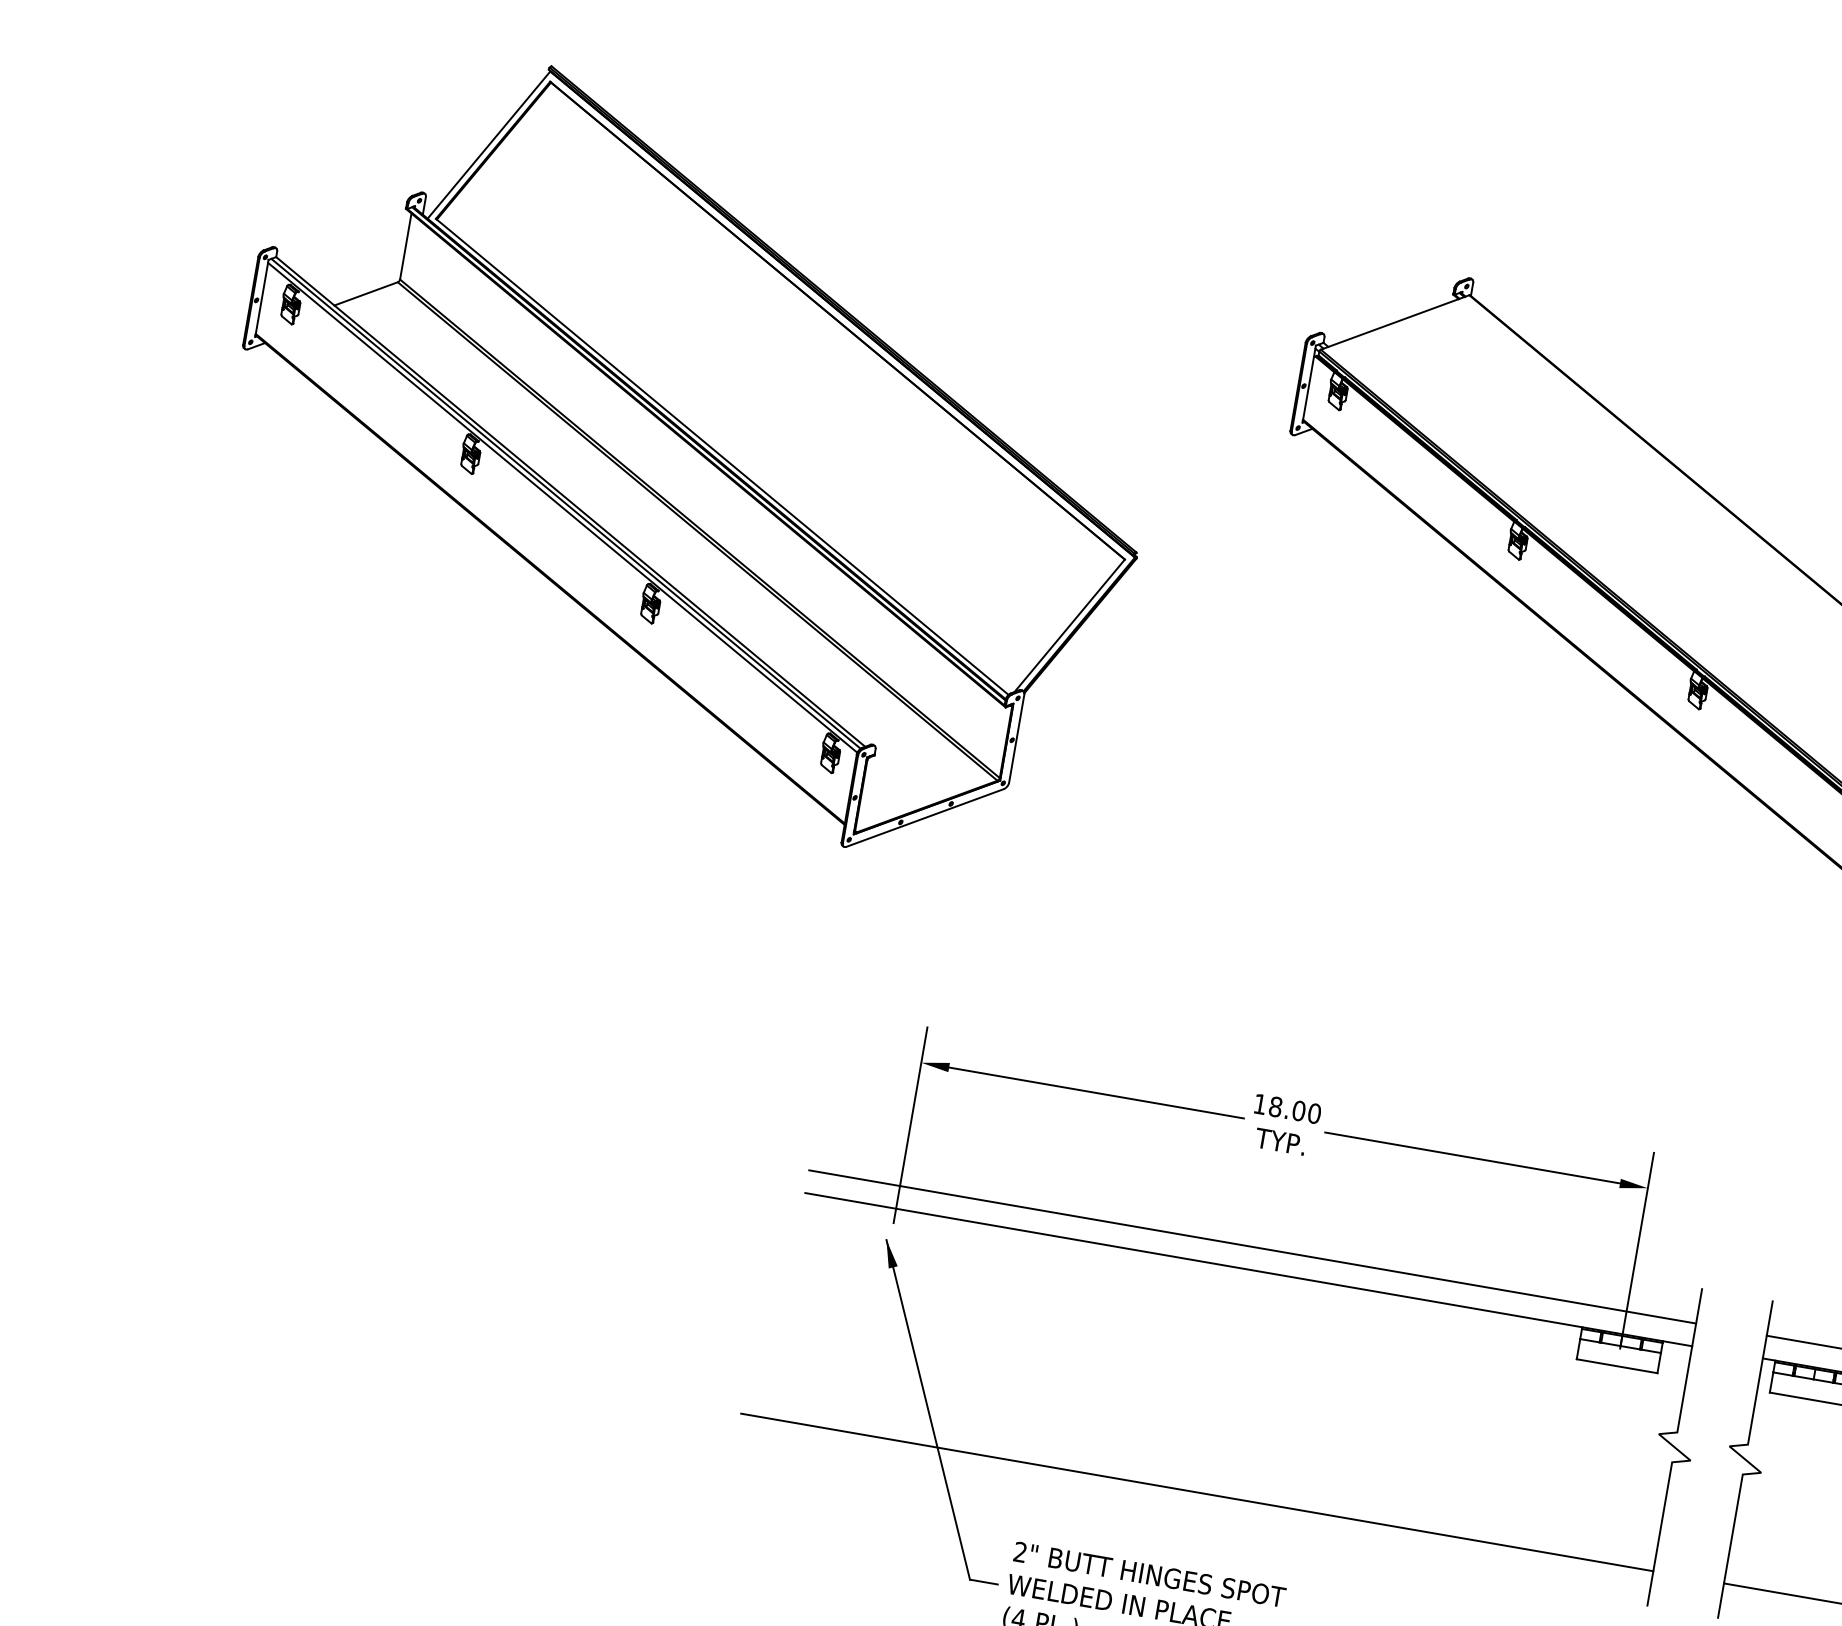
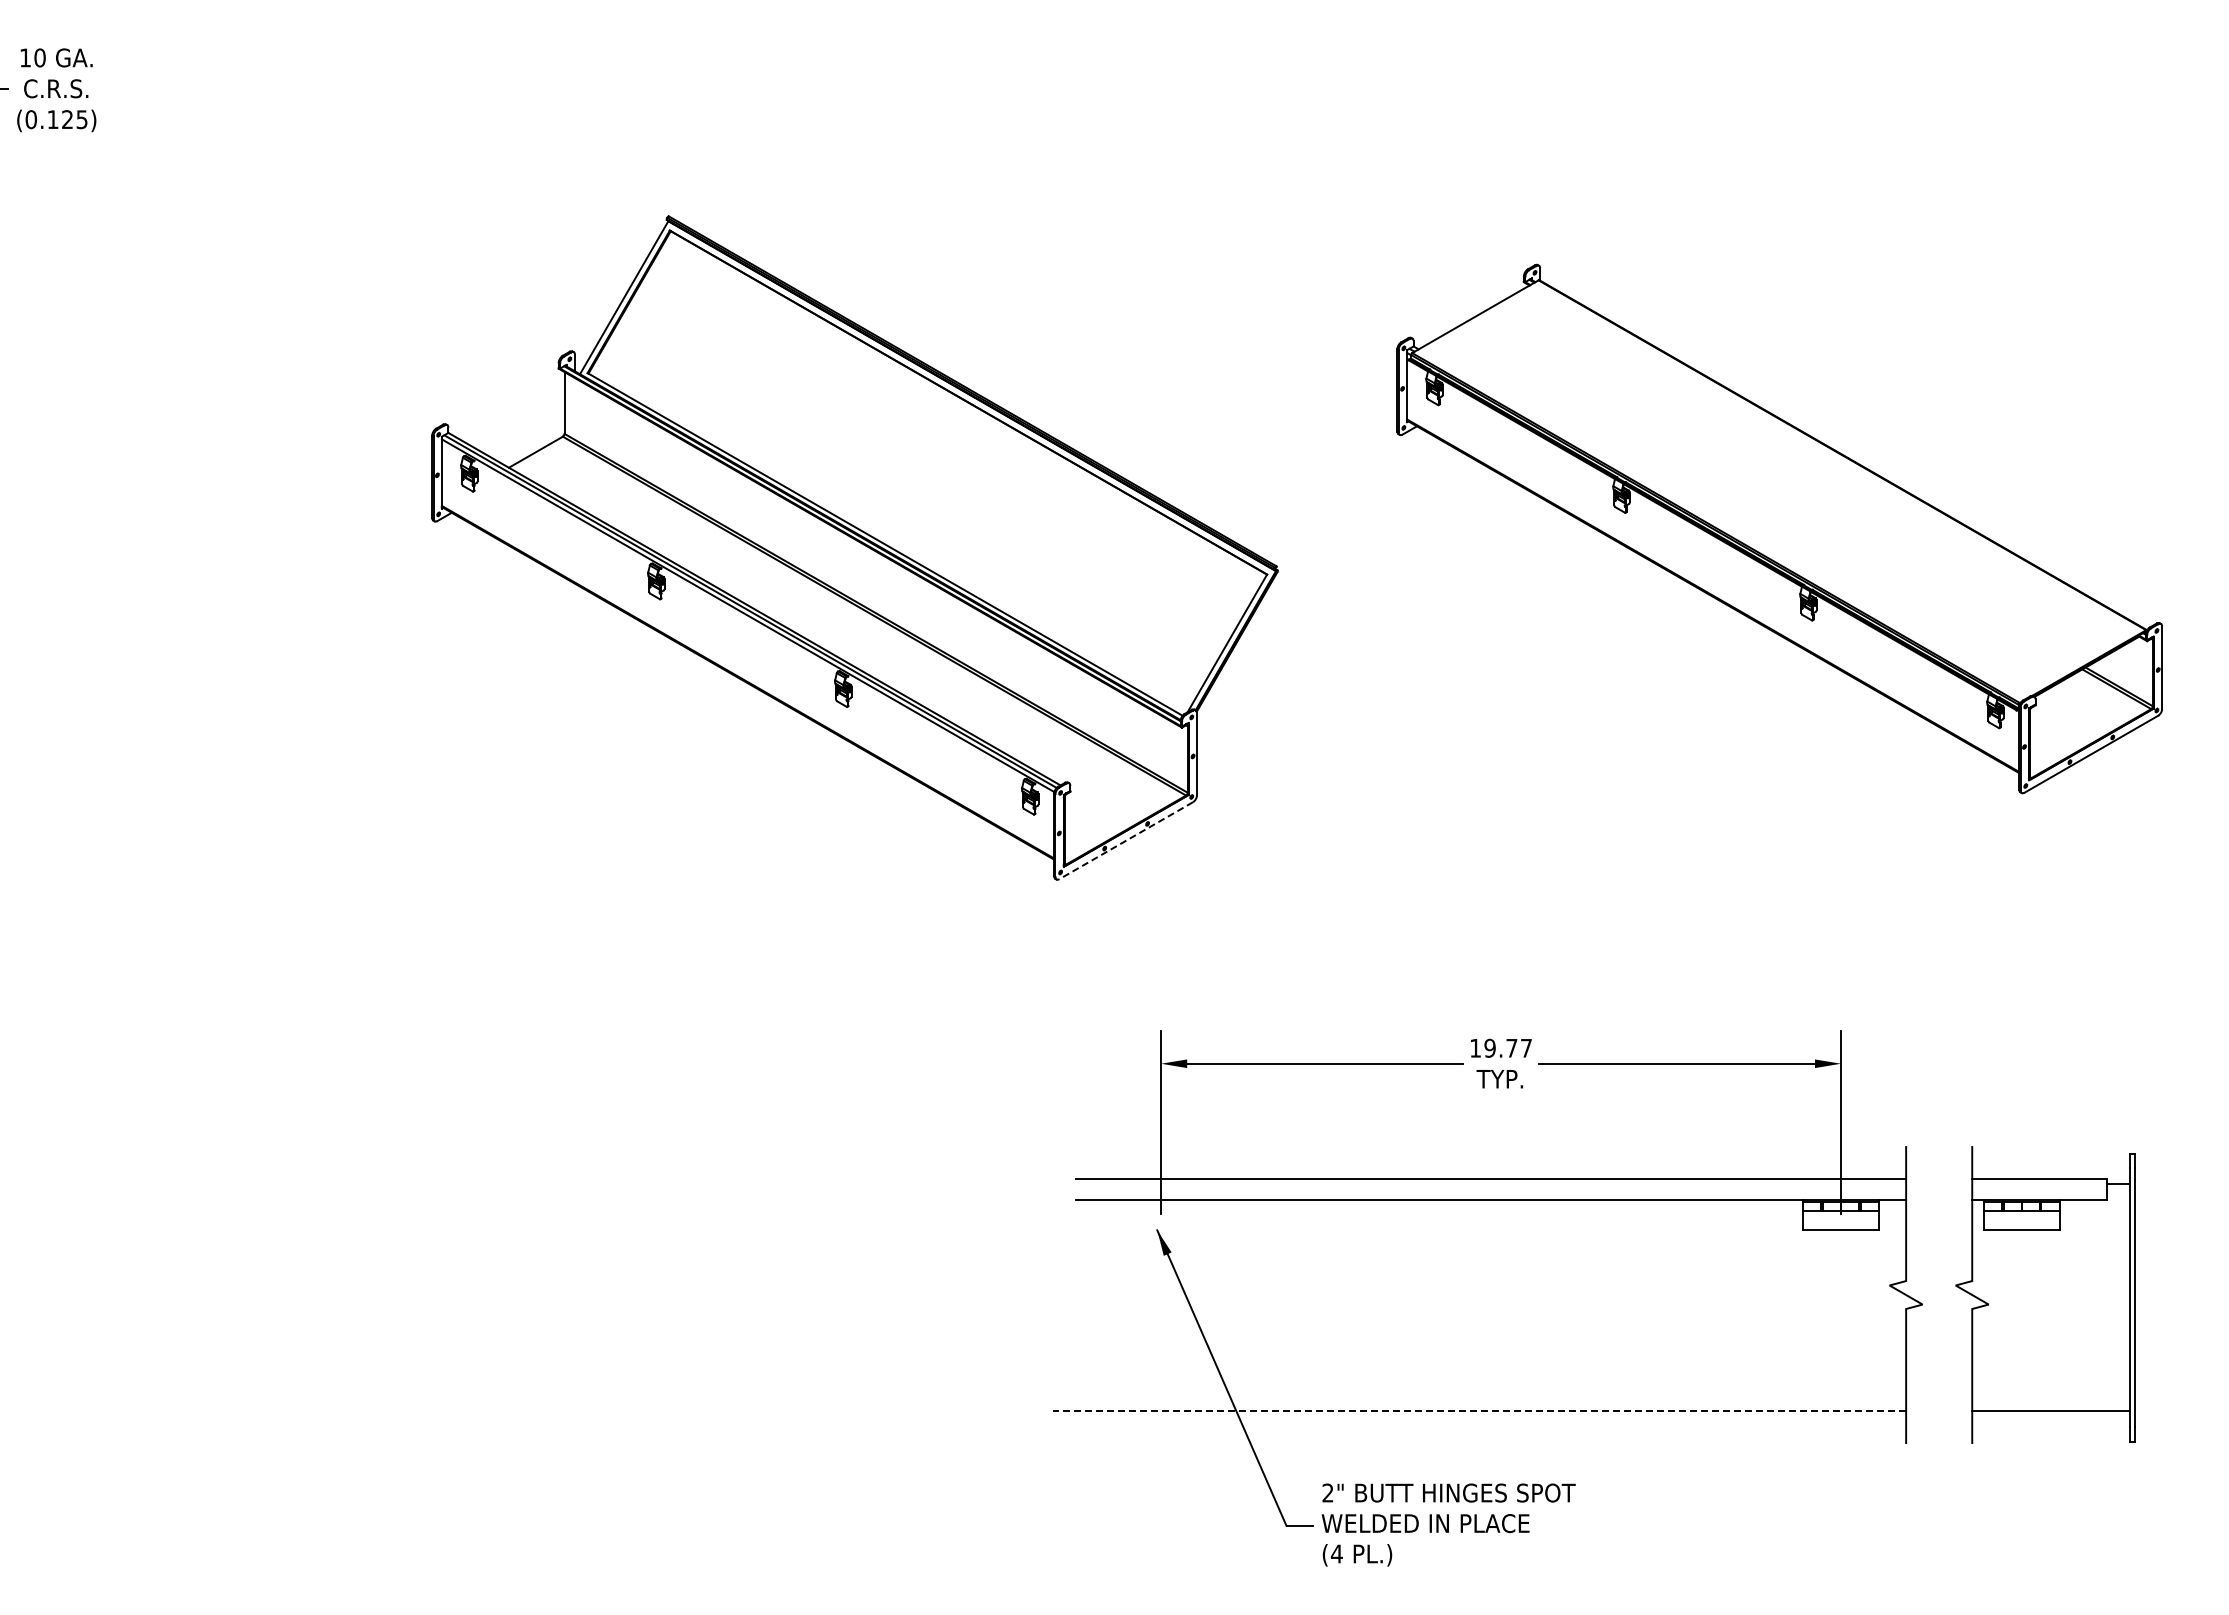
line: (924, 817) -> (1125, 840), solid -> dashed
text: (1295, 1109) -> (1508, 1047), 18.00 -> 19.77
line: (1197, 1492) -> (1479, 1410), solid -> dashed

